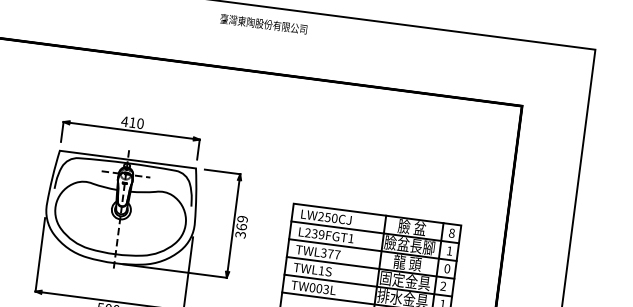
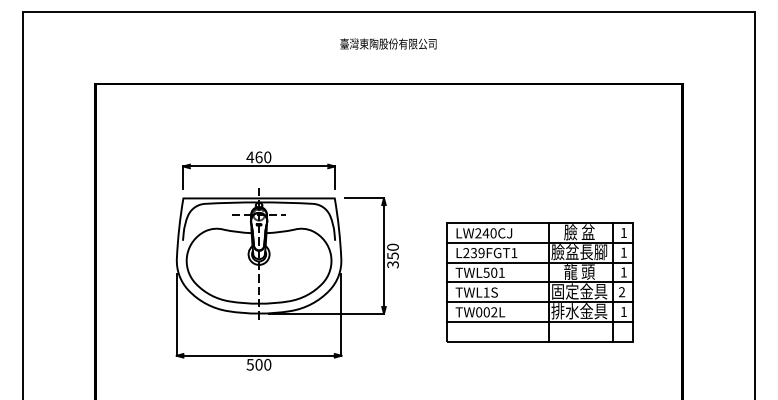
text: (263, 23) -> (388, 43), moved
text: (132, 122) -> (258, 157), 410 -> 460
text: (327, 217) -> (485, 233), LW250CJ -> LW240CJ
text: (241, 222) -> (392, 251), 369 -> 350
text: (451, 232) -> (623, 232), 8 -> 1
text: (330, 253) -> (493, 272), TWL377 -> TWL501
text: (447, 268) -> (623, 272), 0 -> 1
text: (326, 289) -> (494, 312), TW003L -> TW002L

